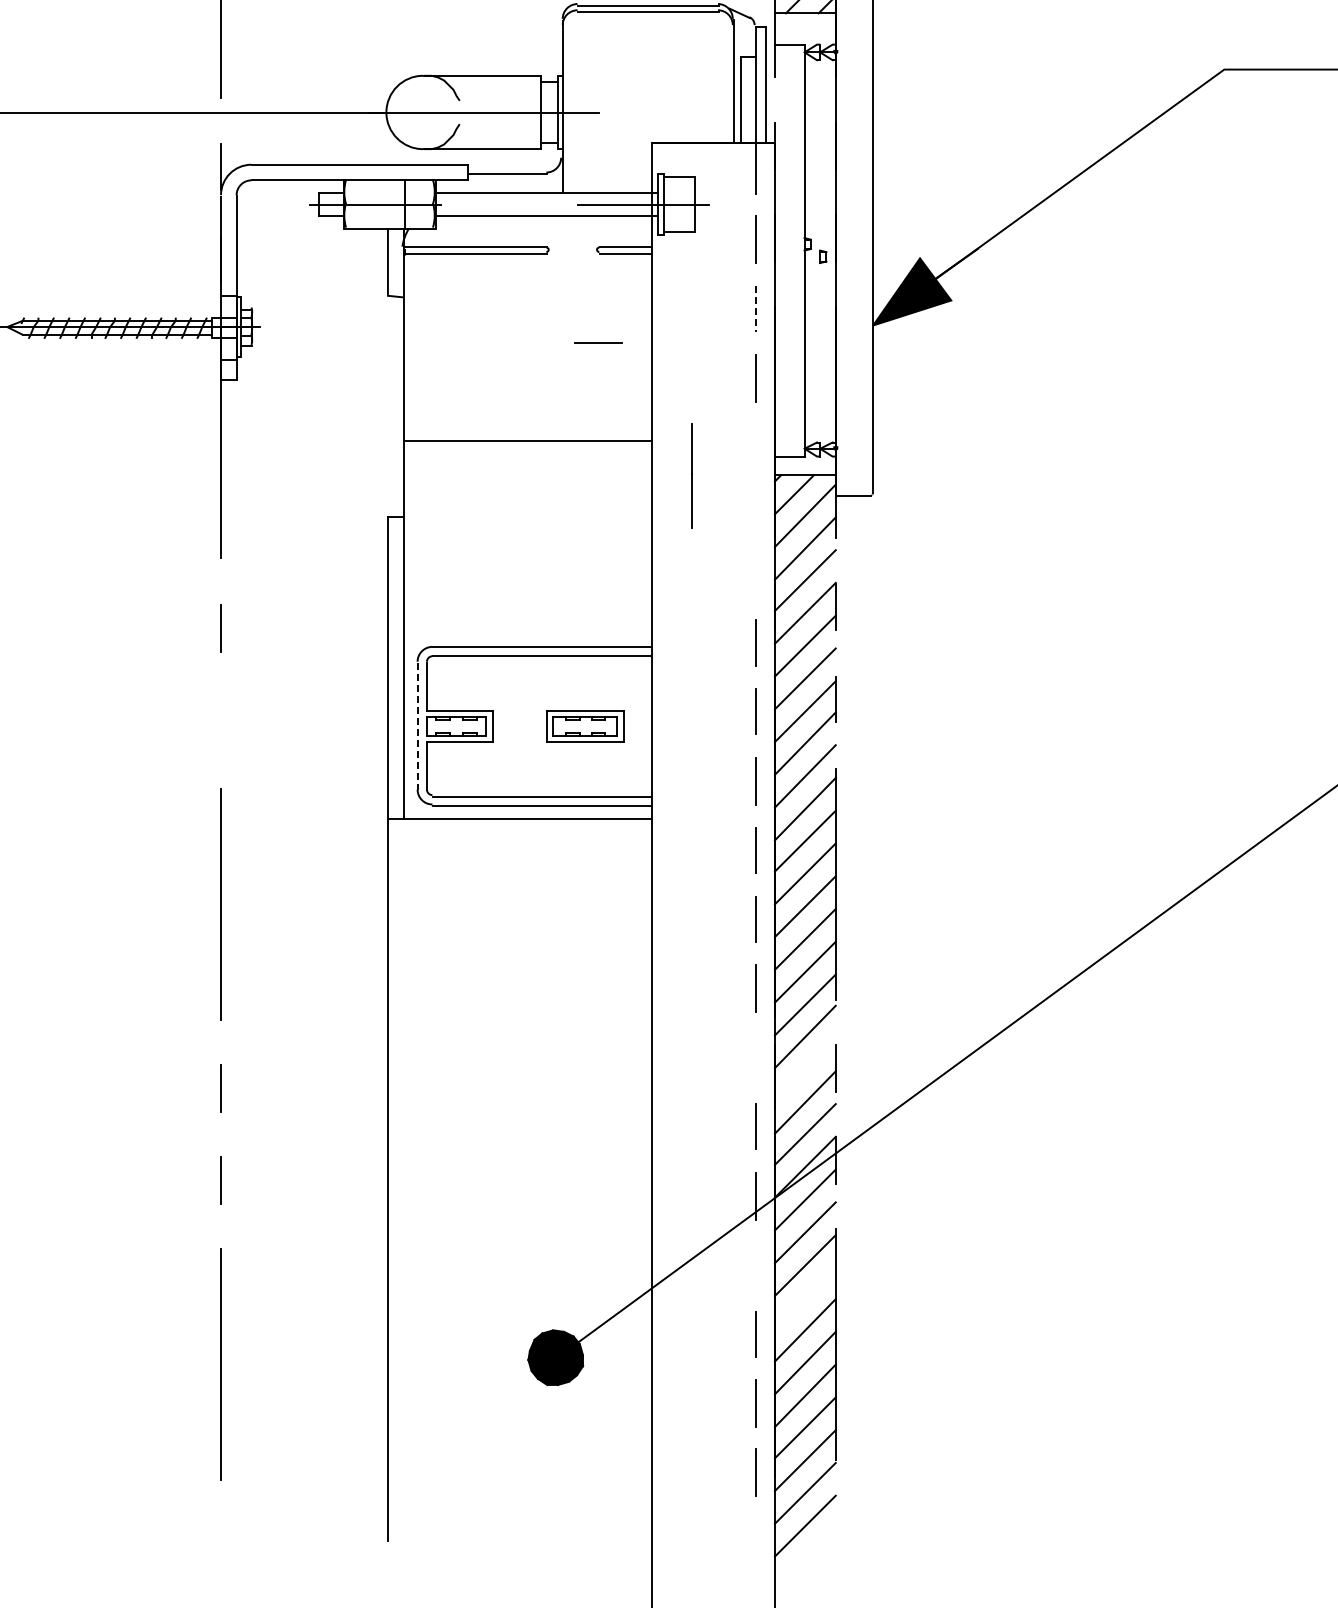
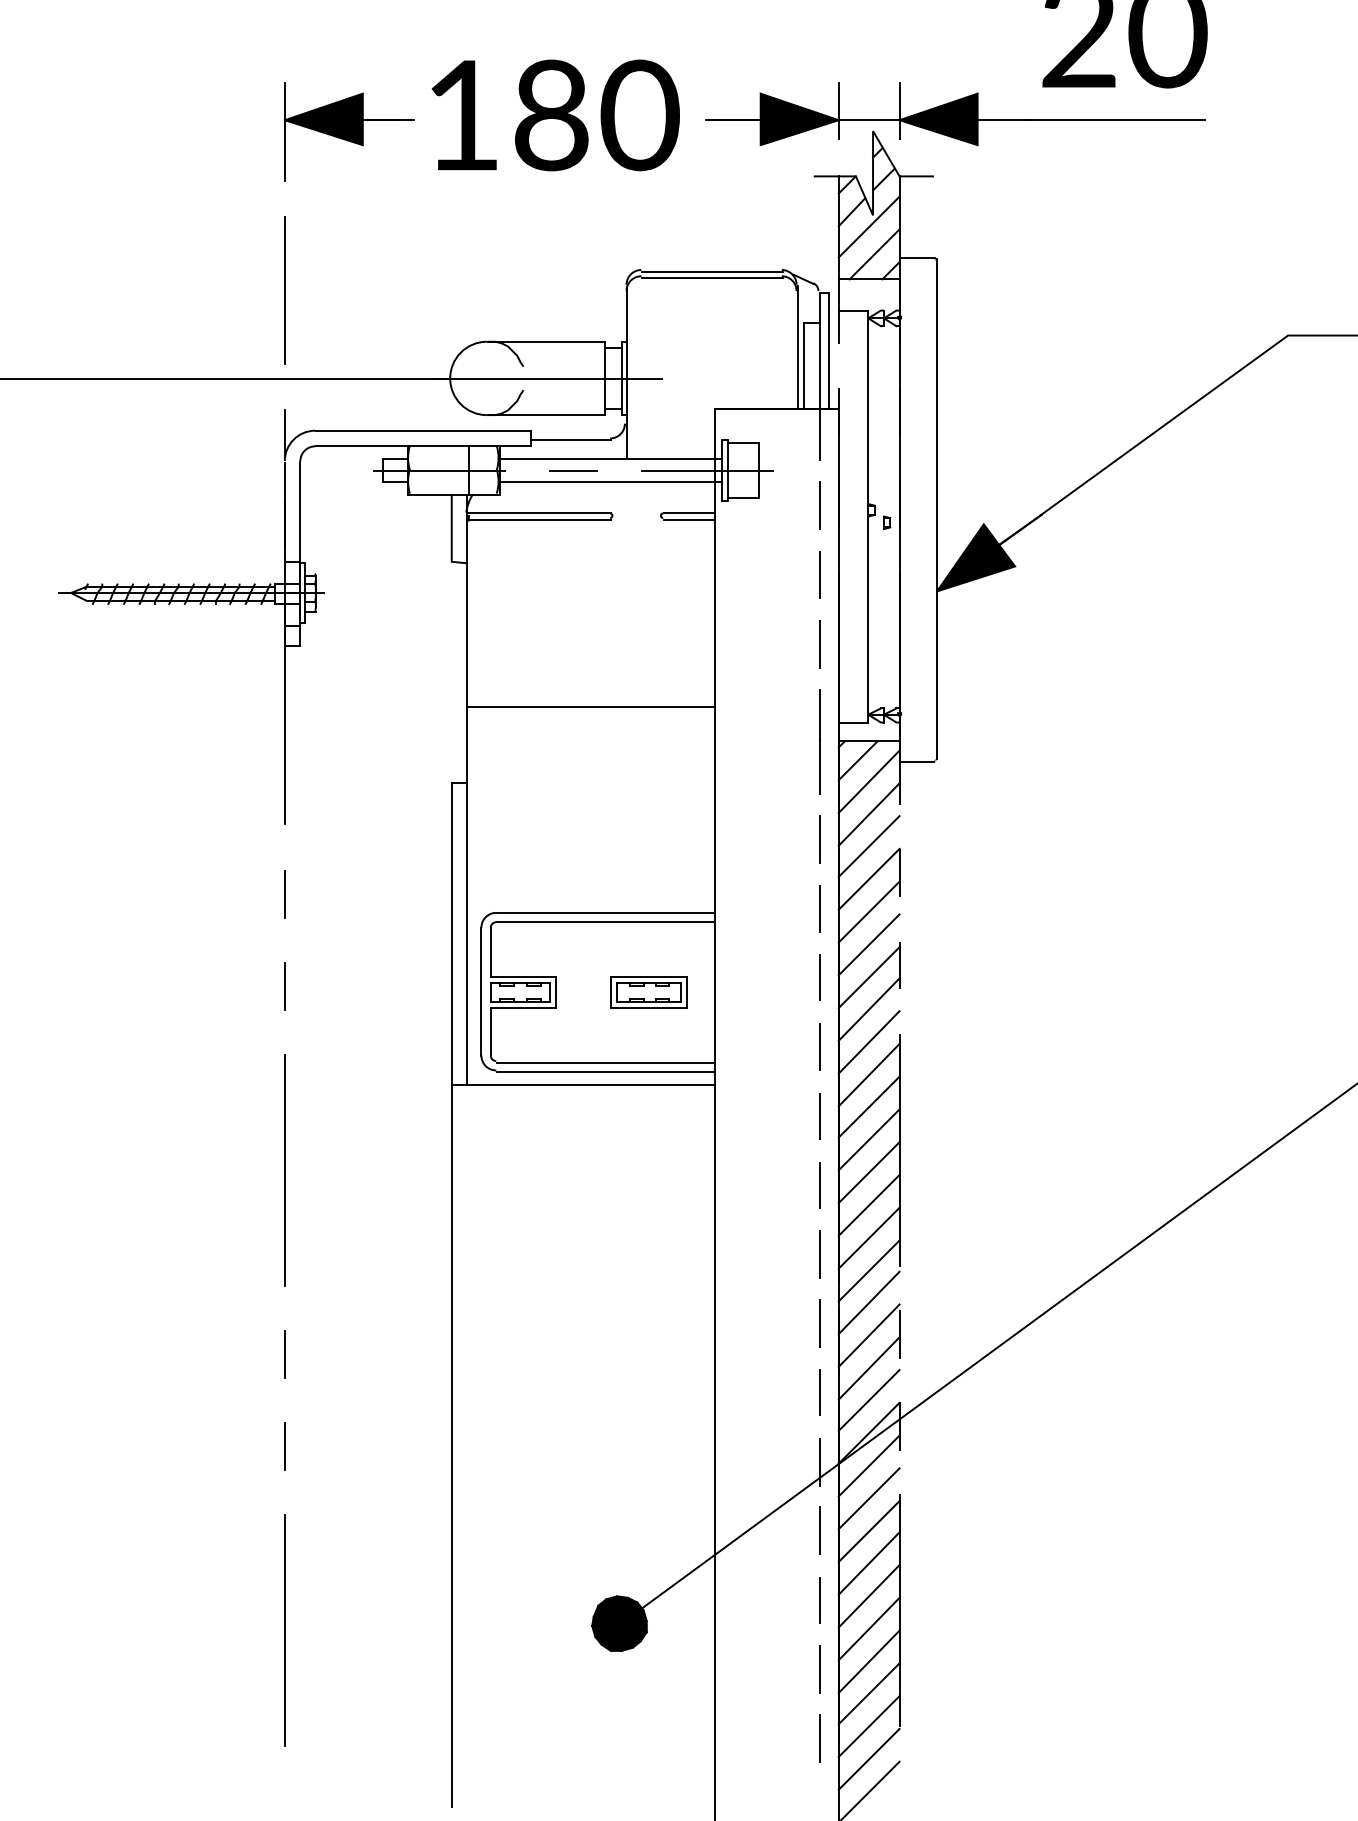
line: (755, 309) -> (819, 575), dashed -> solid
line: (598, 342) -> (573, 470), moved
line: (691, 475) -> (819, 741), moved
line: (755, 573) -> (819, 839), added
line: (220, 720) -> (284, 986), added
line: (417, 726) -> (481, 992), dashed -> solid
line: (755, 1057) -> (819, 1323), added
line: (804, 1069) -> (868, 1335), added
line: (755, 1264) -> (819, 1530), added
line: (804, 1297) -> (868, 1563), added

